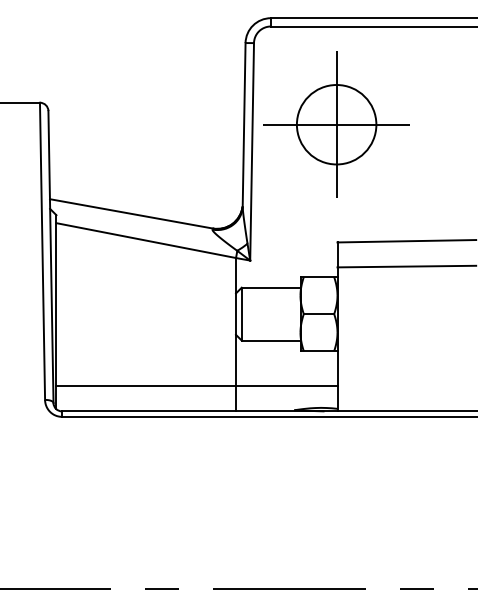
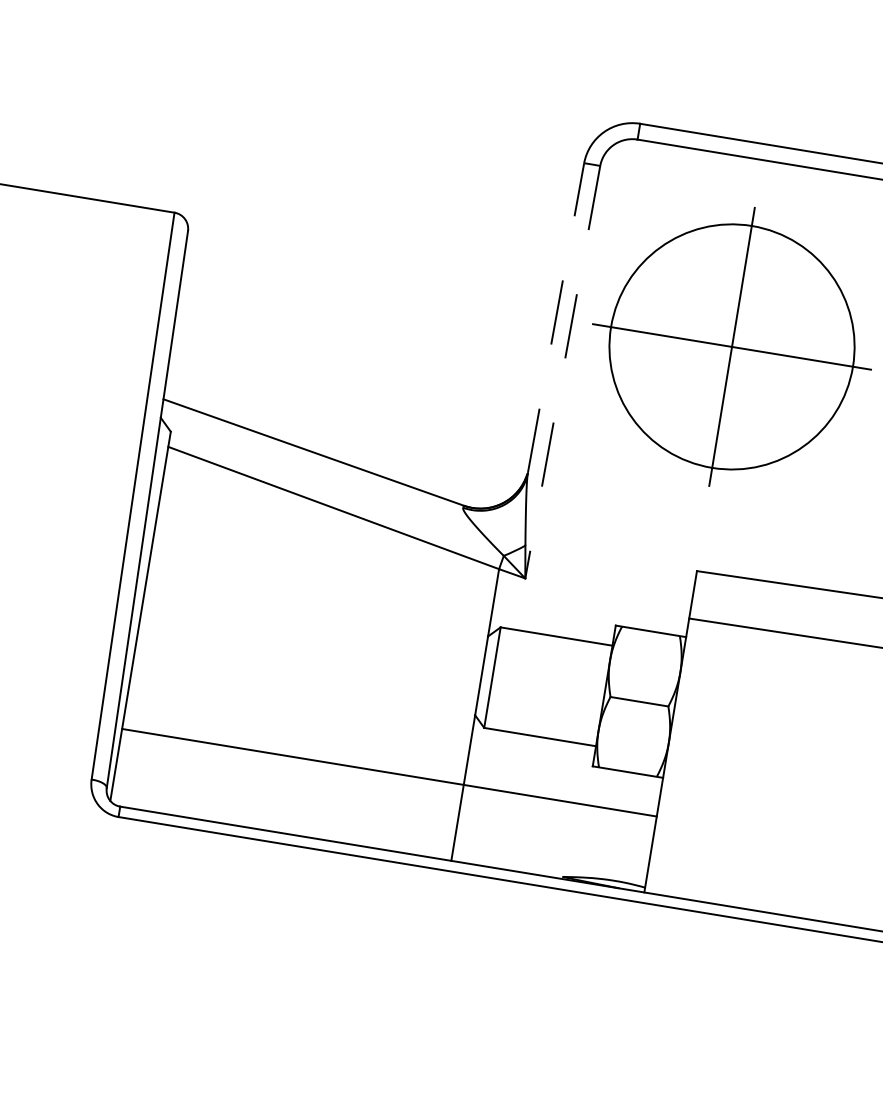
line: (244, 124) -> (556, 317), solid -> dashed
circle: (336, 124) -> (731, 346), size x1.6
line: (252, 151) -> (563, 371), solid -> dashed
line: (196, 386) -> (388, 772), moved

